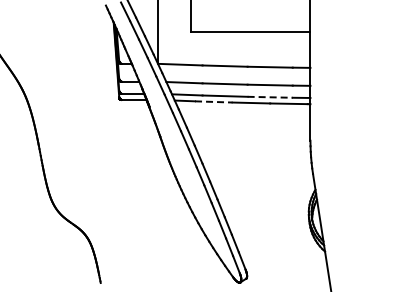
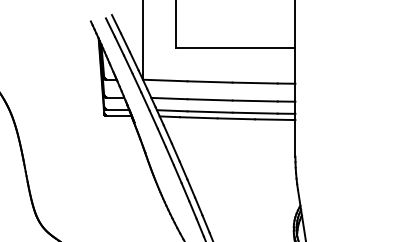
line: (270, 97) -> (255, 113), dashed -> solid
line: (213, 101) -> (198, 117), dashed -> solid

